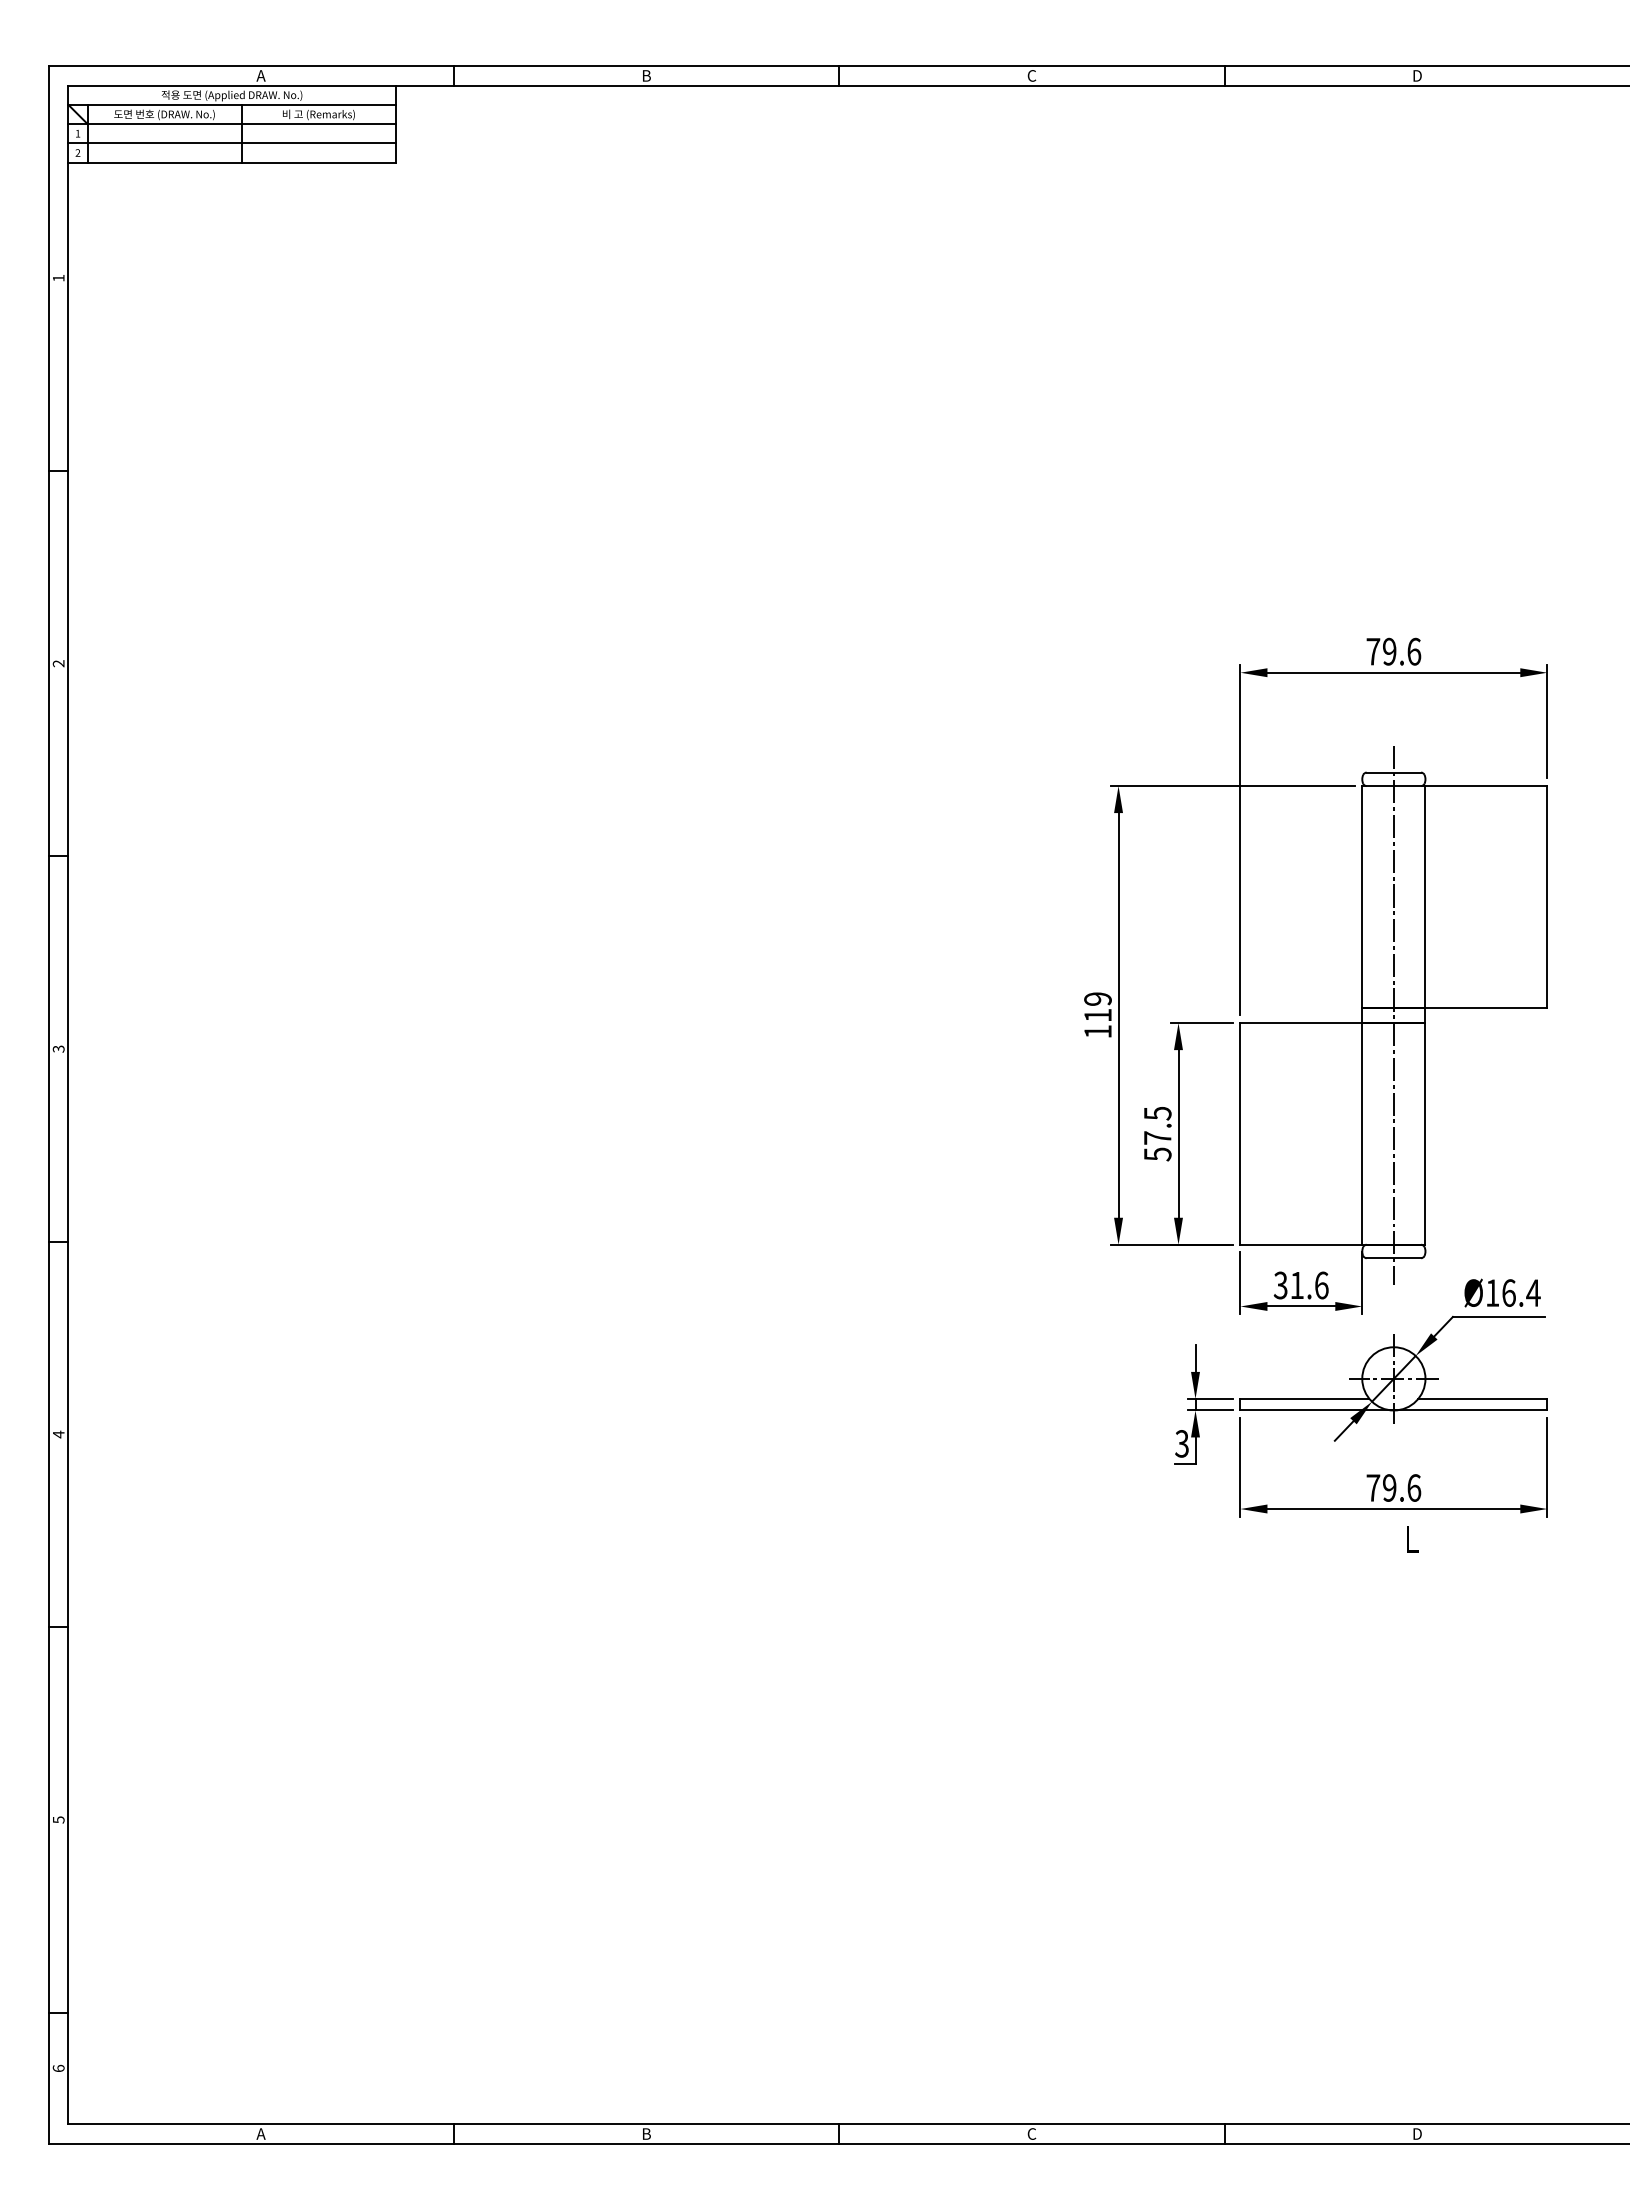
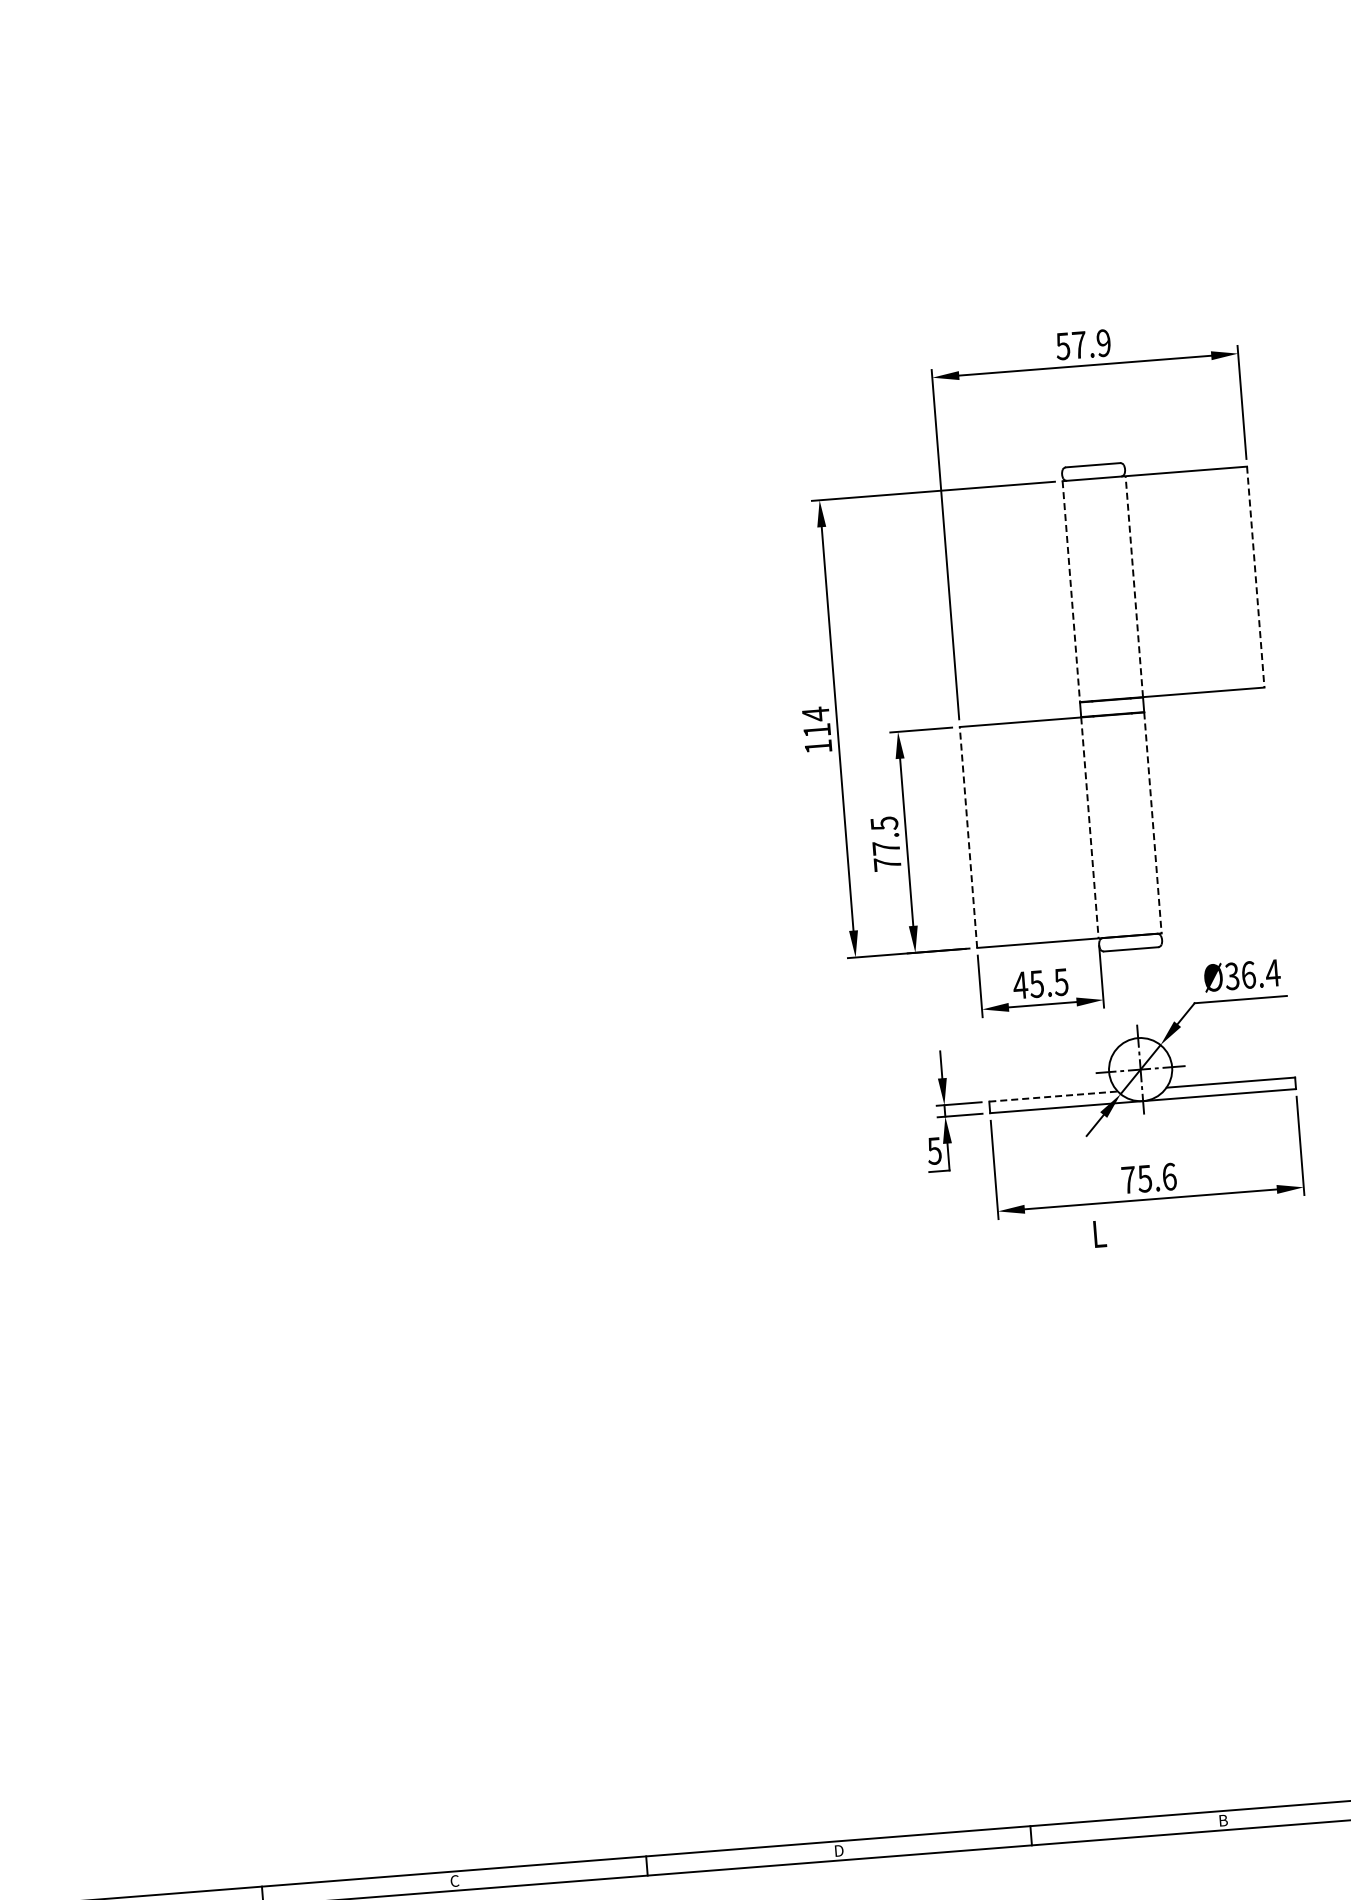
text: (1393, 651) -> (1083, 344), 79.6 -> 57.9
line: (1362, 896) -> (1071, 591), solid -> dashed
line: (1425, 896) -> (1134, 586), solid -> dashed
line: (1547, 896) -> (1255, 576), solid -> dashed
text: (1097, 998) -> (815, 713), 119 -> 114
line: (1393, 1015) -> (1111, 707), removed
line: (1240, 1133) -> (968, 837), solid -> dashed
line: (1362, 1133) -> (1090, 827), solid -> dashed
line: (1425, 1133) -> (1152, 822), solid -> dashed
text: (1157, 1154) -> (887, 864), 57.5 -> 77.5
text: (1300, 1285) -> (1040, 983), 31.6 -> 45.5
text: (1492, 1292) -> (1232, 975), Ø16.4 -> Ø36.4
line: (1305, 1398) -> (1054, 1096), solid -> dashed
text: (1181, 1443) -> (933, 1150), 3 -> 5
text: (1389, 1487) -> (1144, 1178), 79.6 -> 75.6
text: (1412, 1539) -> (1100, 1233), moved
text: (646, 2133) -> (454, 1880), B -> C
text: (1031, 2133) -> (838, 1850), C -> D
text: (1417, 2133) -> (1223, 1820), D -> B

